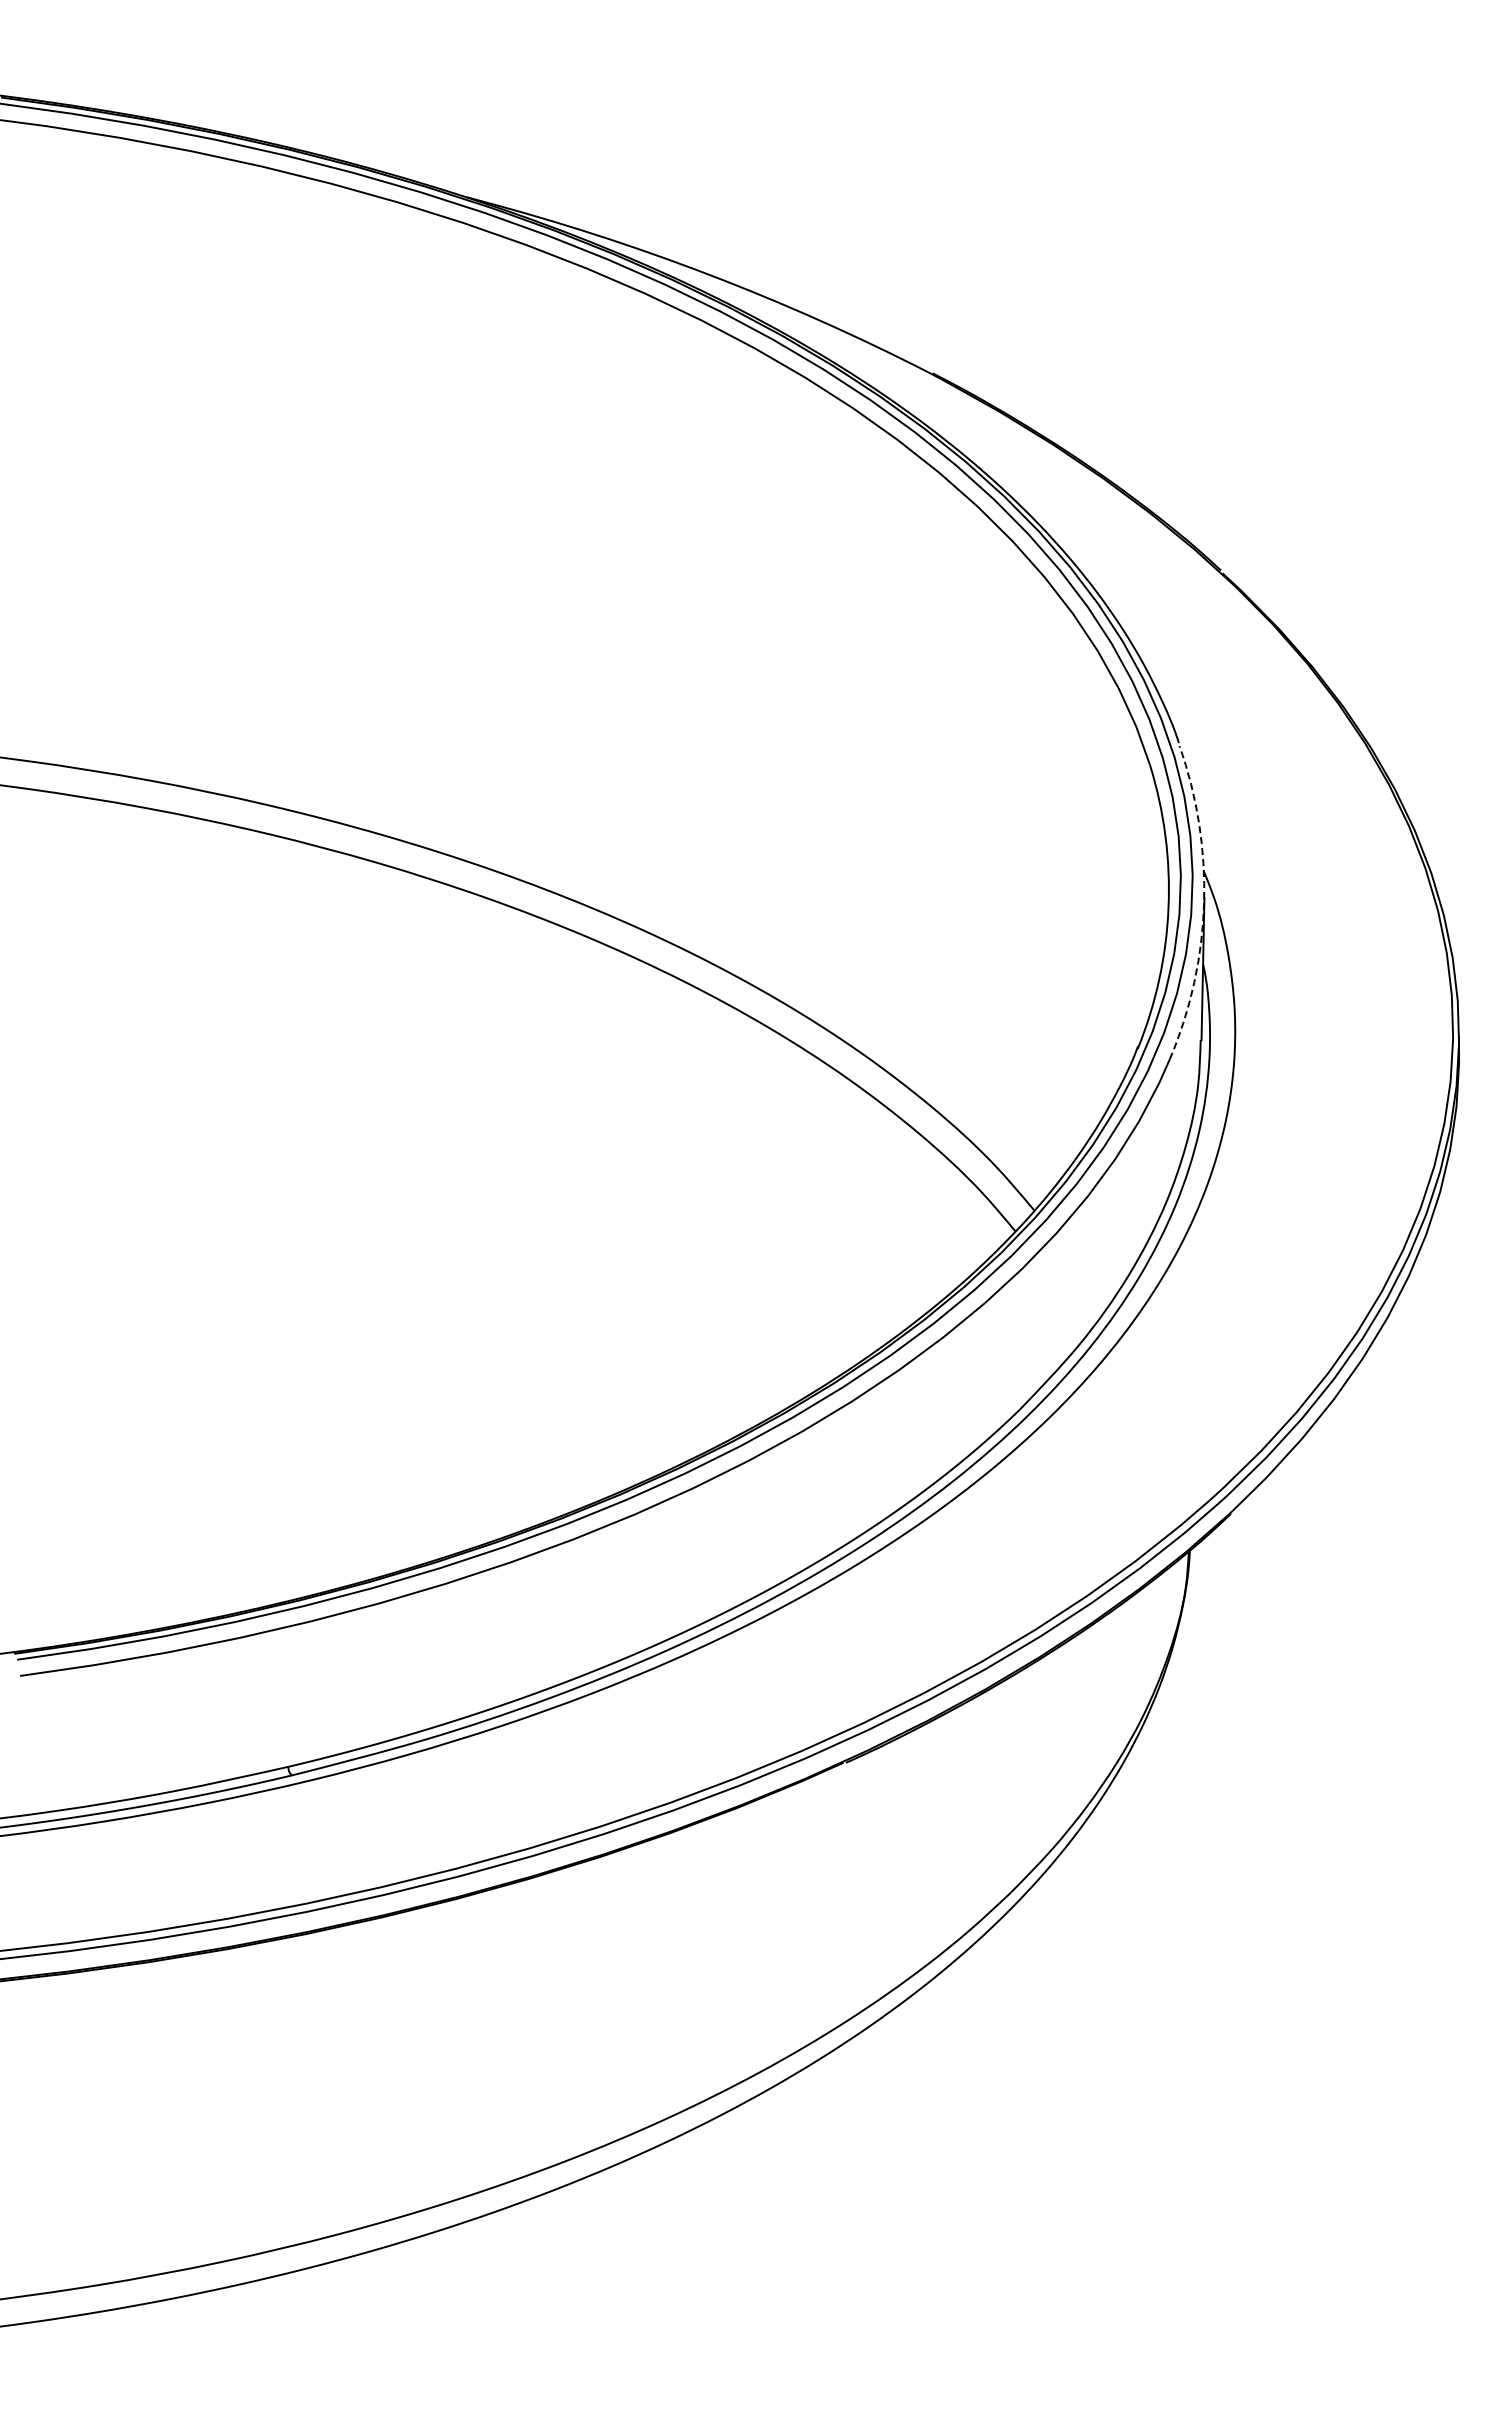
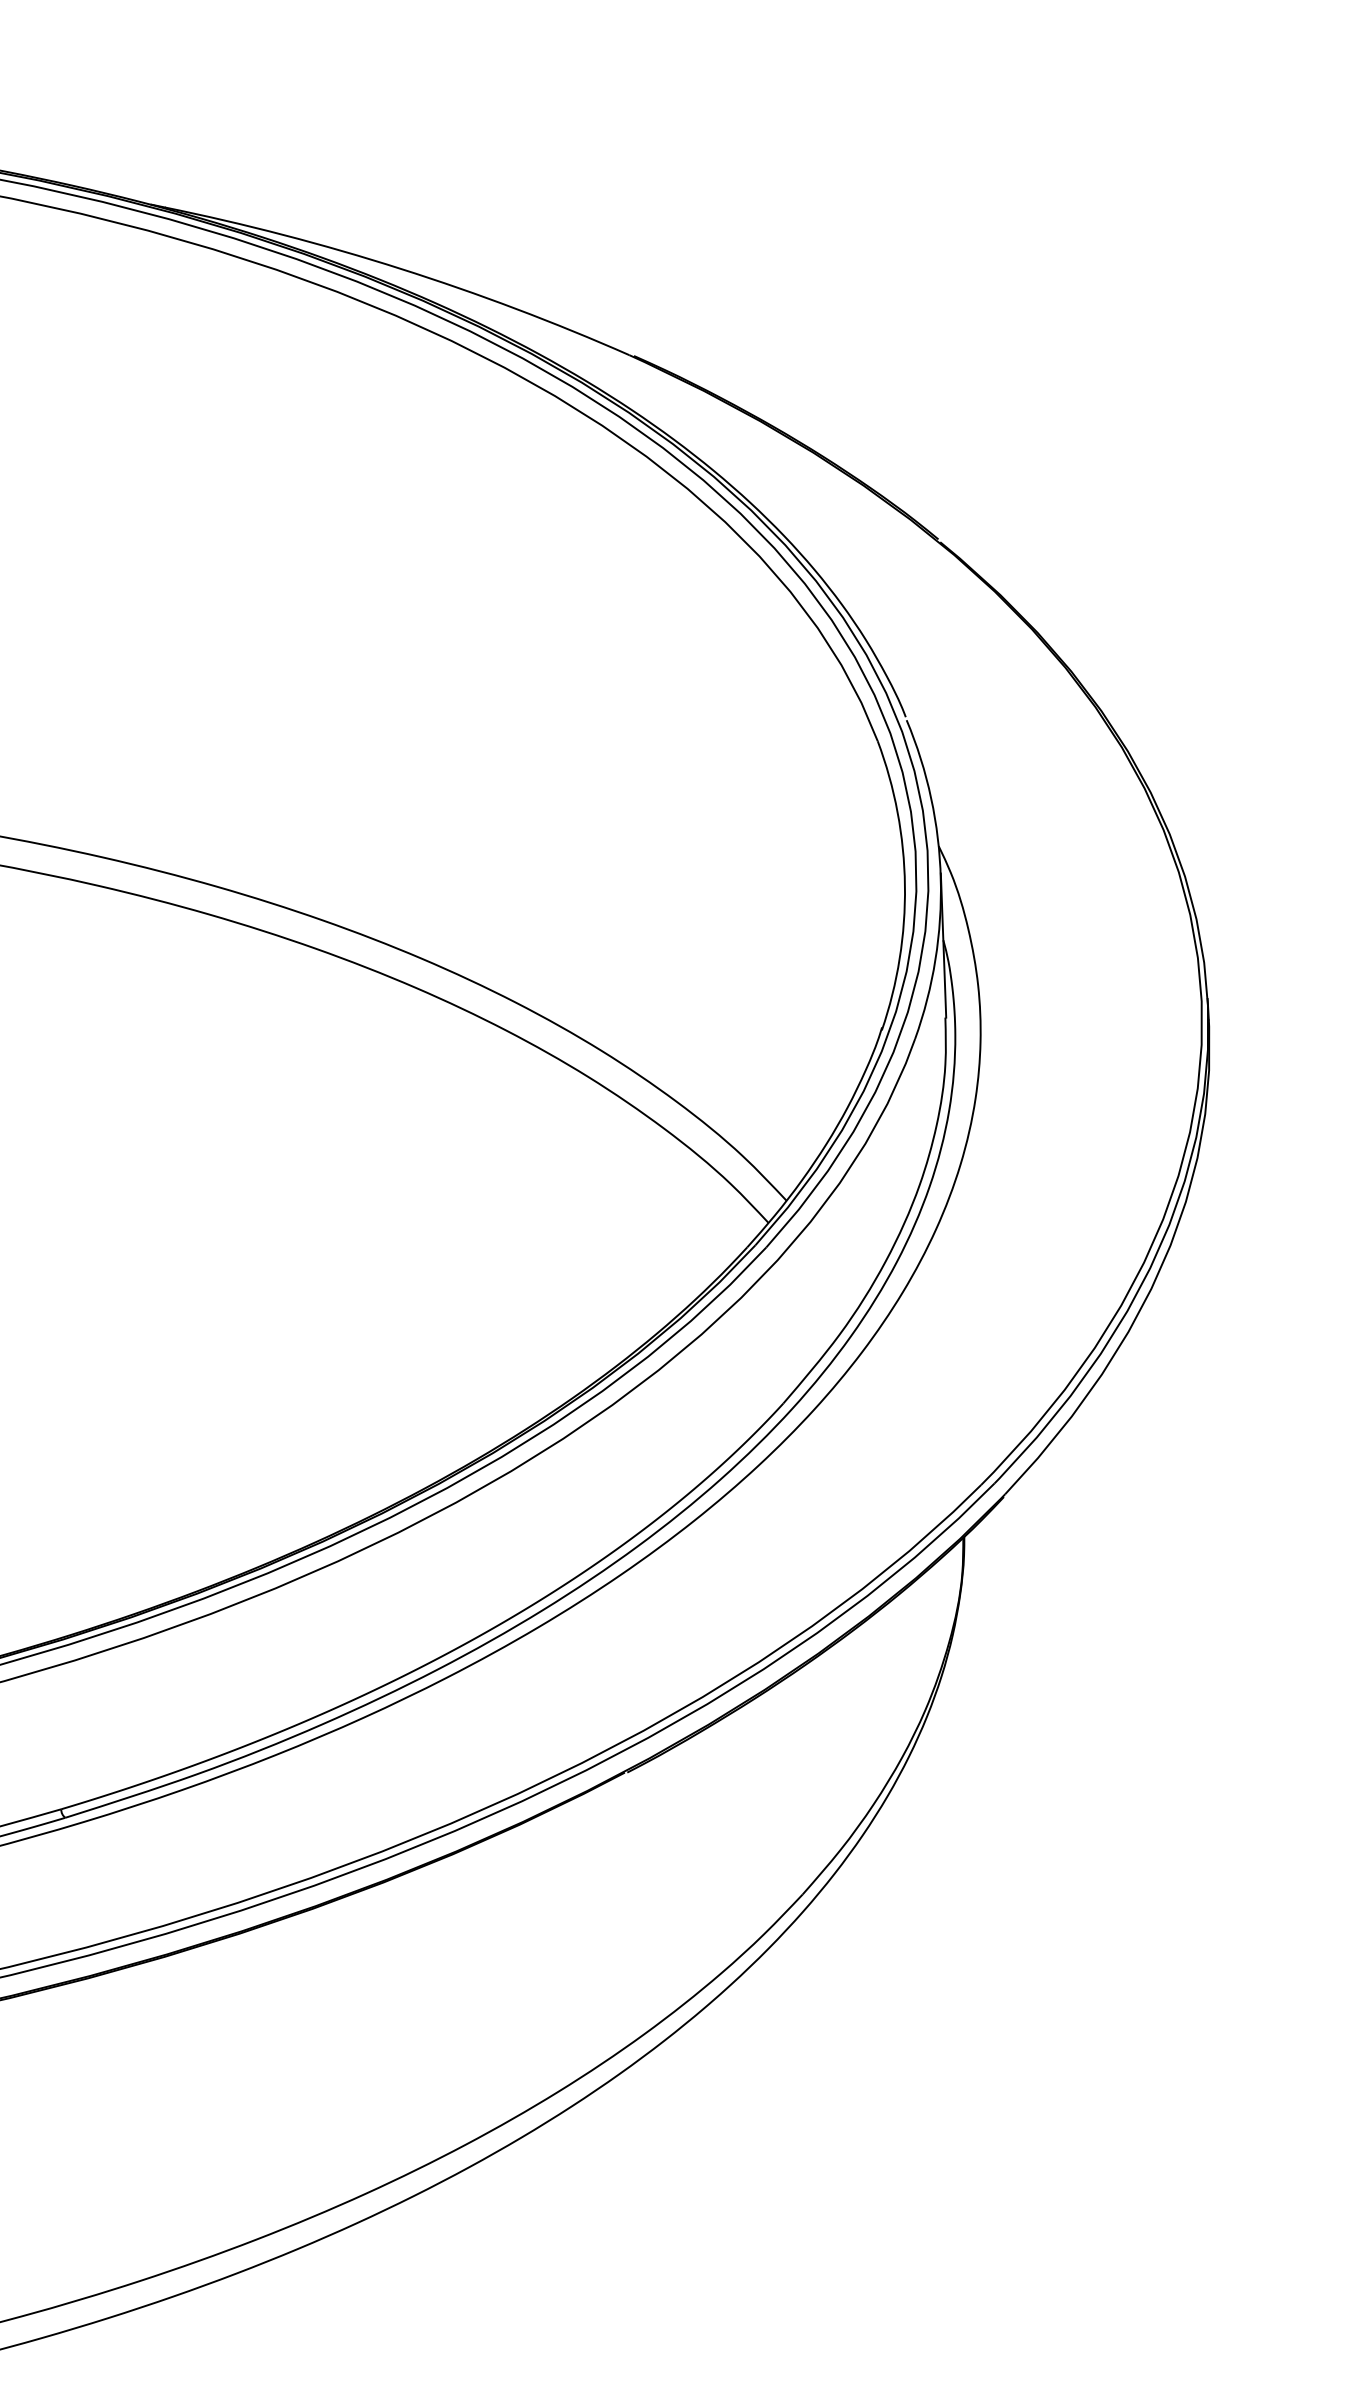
arc: (1204, 903) -> (941, 878), dashed -> solid

